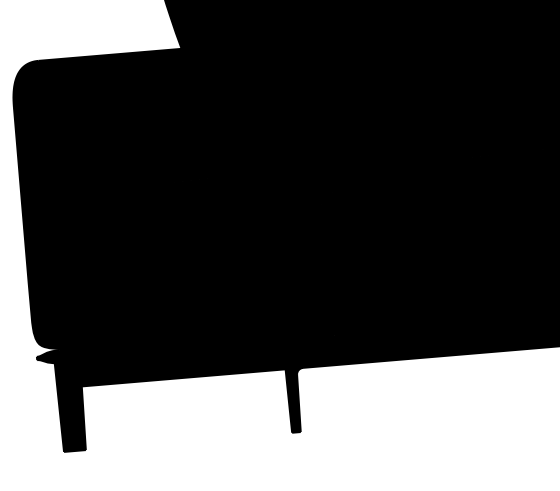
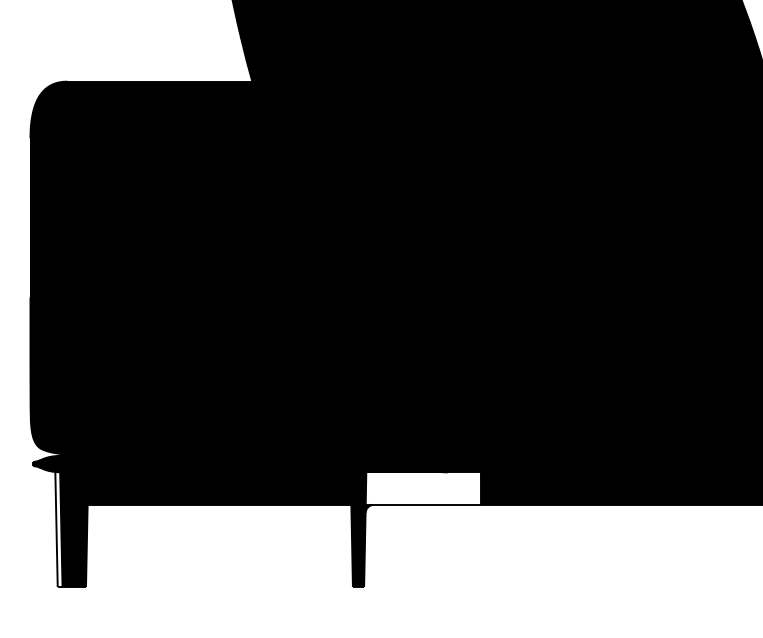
fill: (339, 352) -> (422, 488), removed
fill: (60, 407) -> (58, 529), removed

